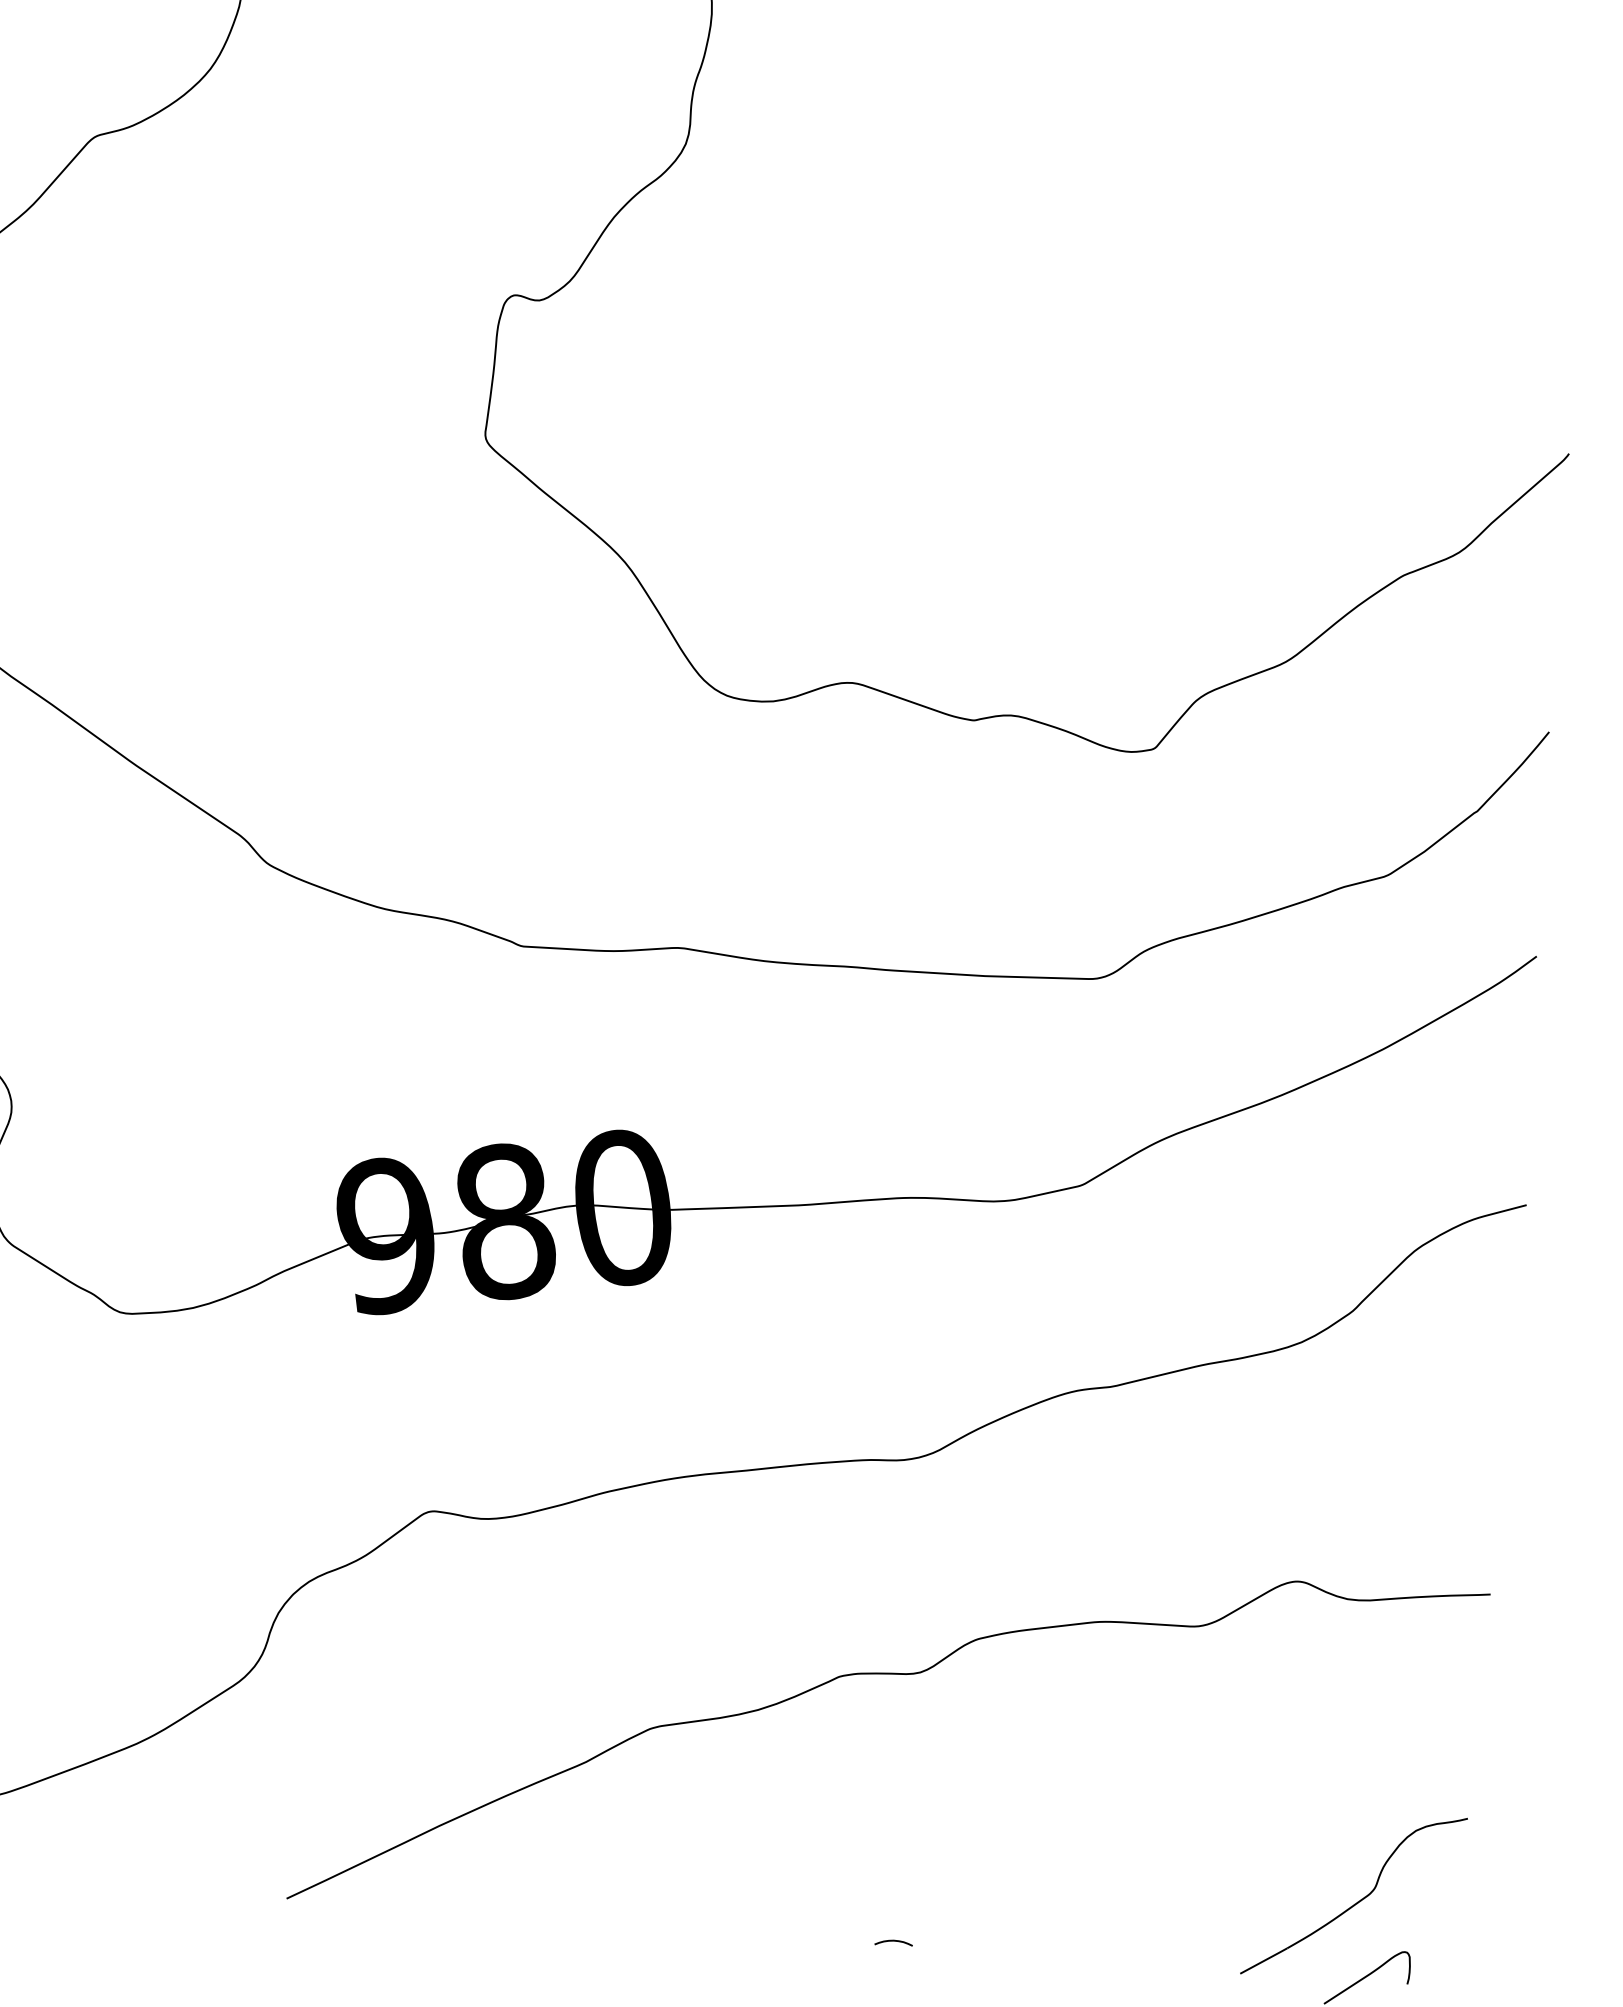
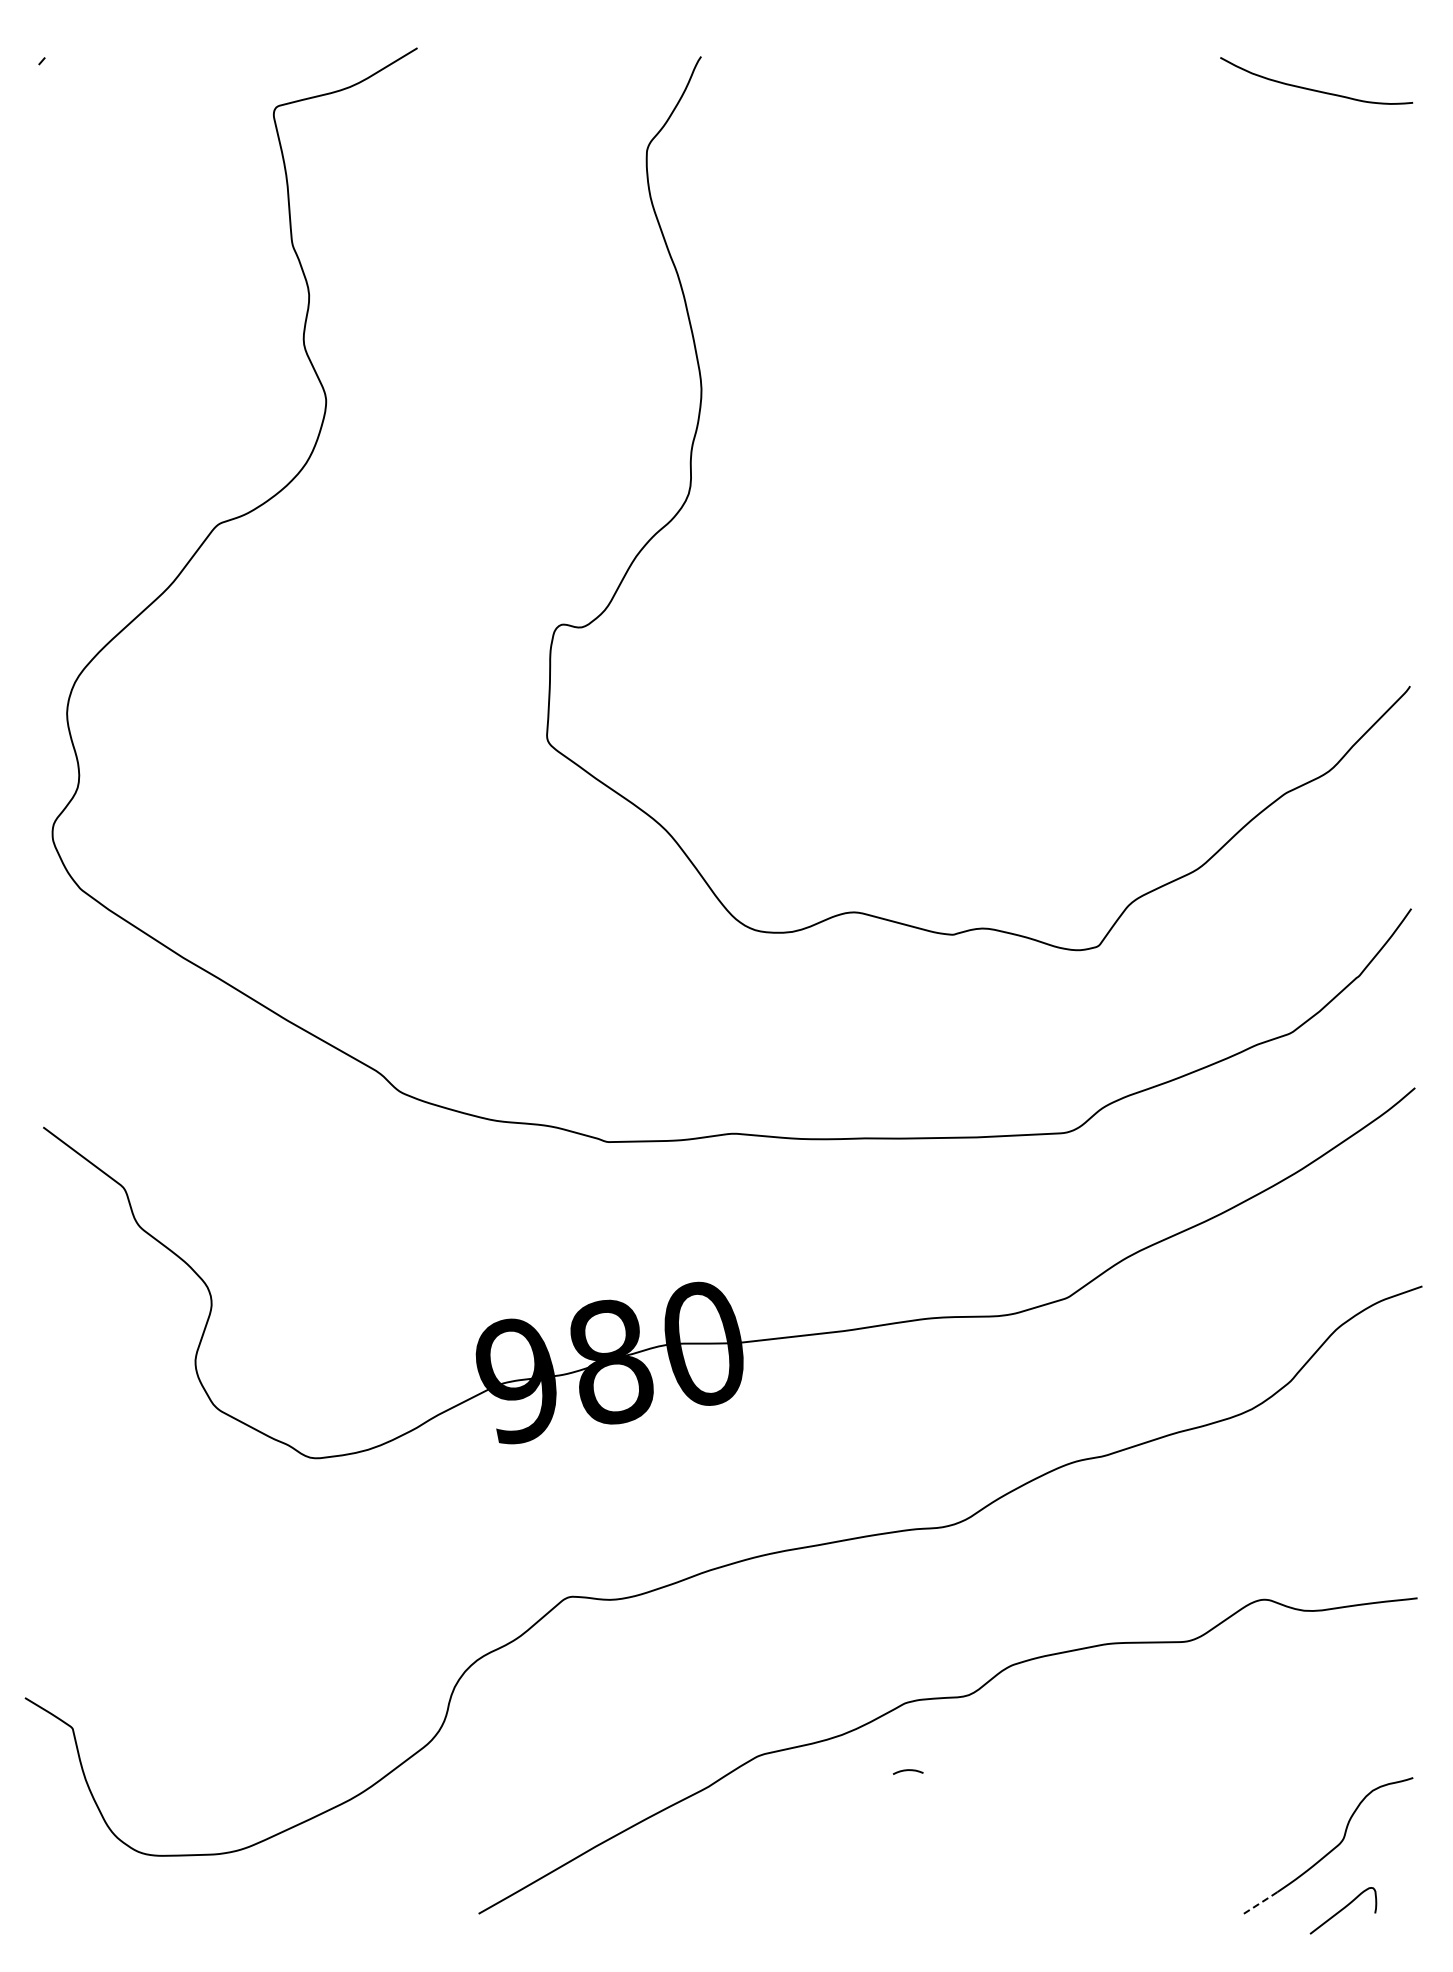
curve: (892, 1941) -> (907, 1770), moved
line: (1263, 1960) -> (1259, 1903), solid -> dashed

